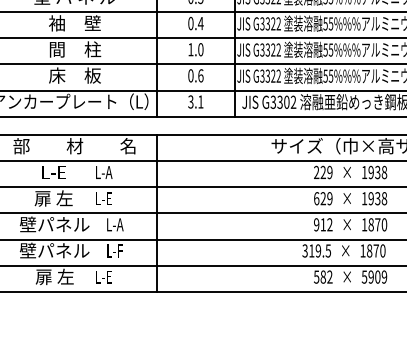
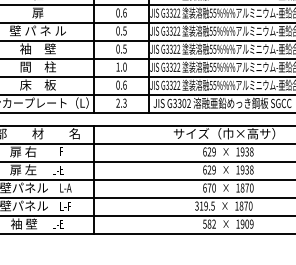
text: (200, 22) -> (124, 48), 0.4 -> 0.5
text: (195, 100) -> (121, 102), 3.1 -> 2.3
text: (53, 171) -> (23, 151), L-E -> 扉 右
text: (103, 171) -> (57, 151), L-A -> L-E
text: (316, 171) -> (204, 151), 229 -> 629
text: (323, 224) -> (209, 187), 912 -> 670
text: (55, 276) -> (24, 223), 扉 左 -> 袖 壁
text: (363, 276) -> (237, 223), 5909 -> 1909

